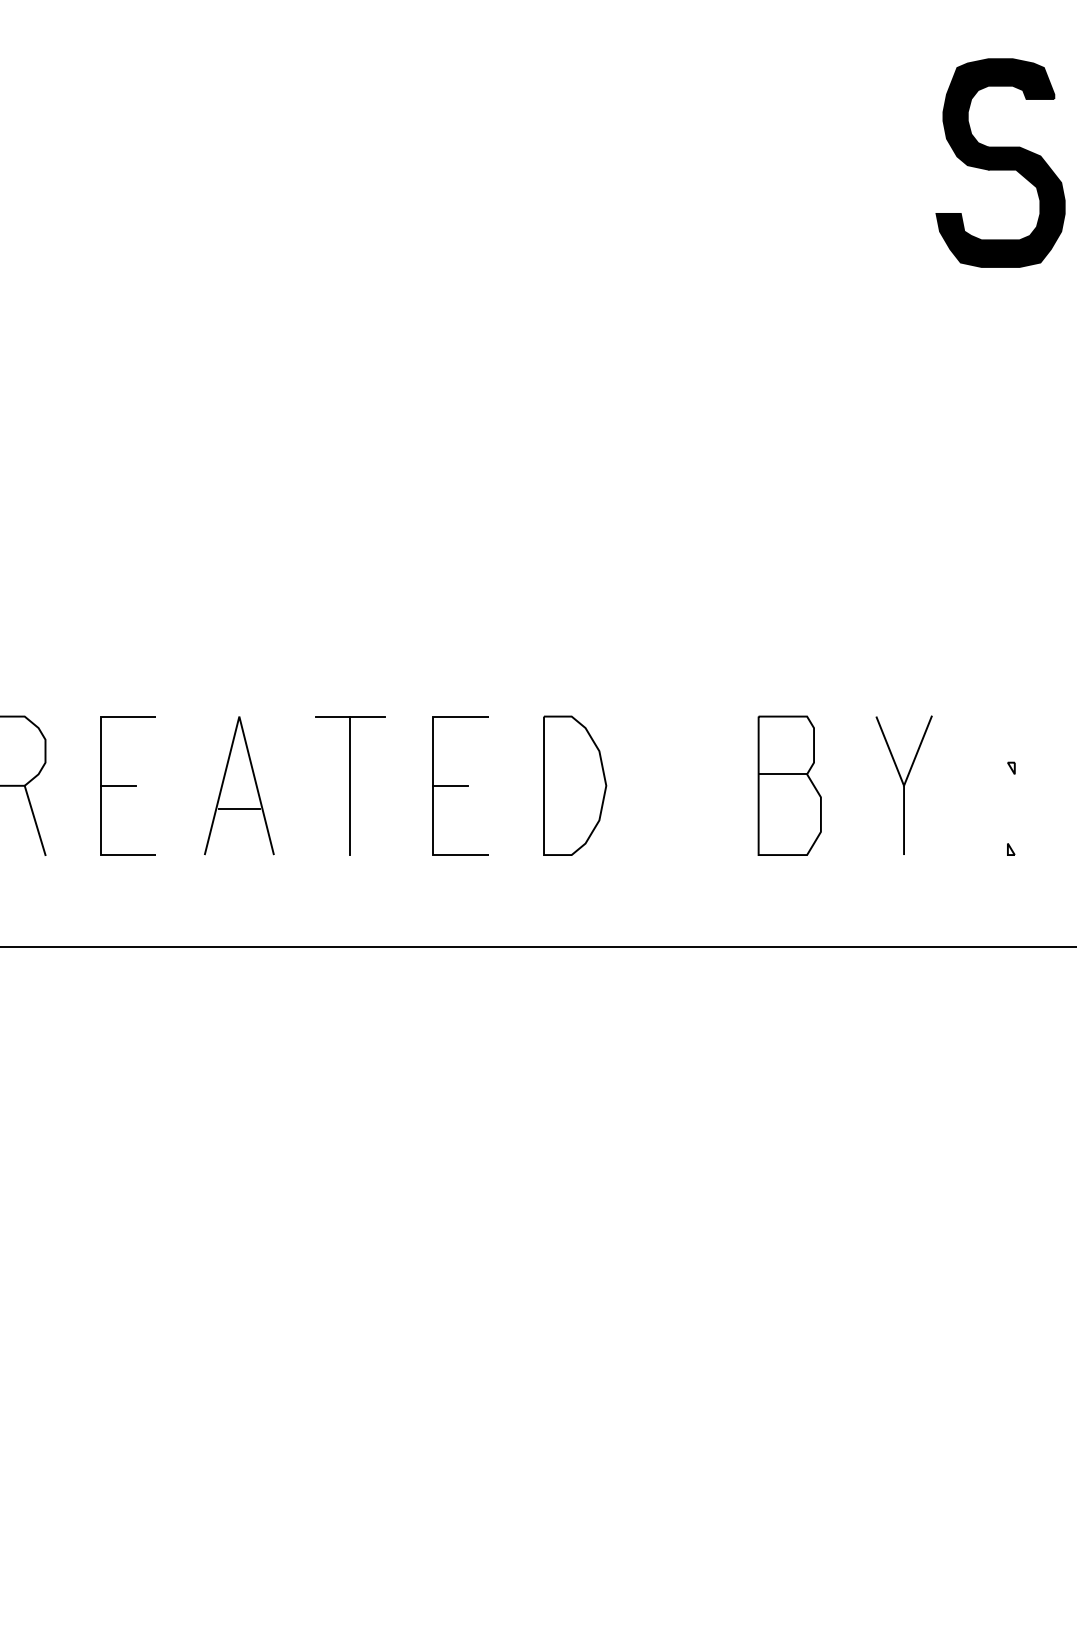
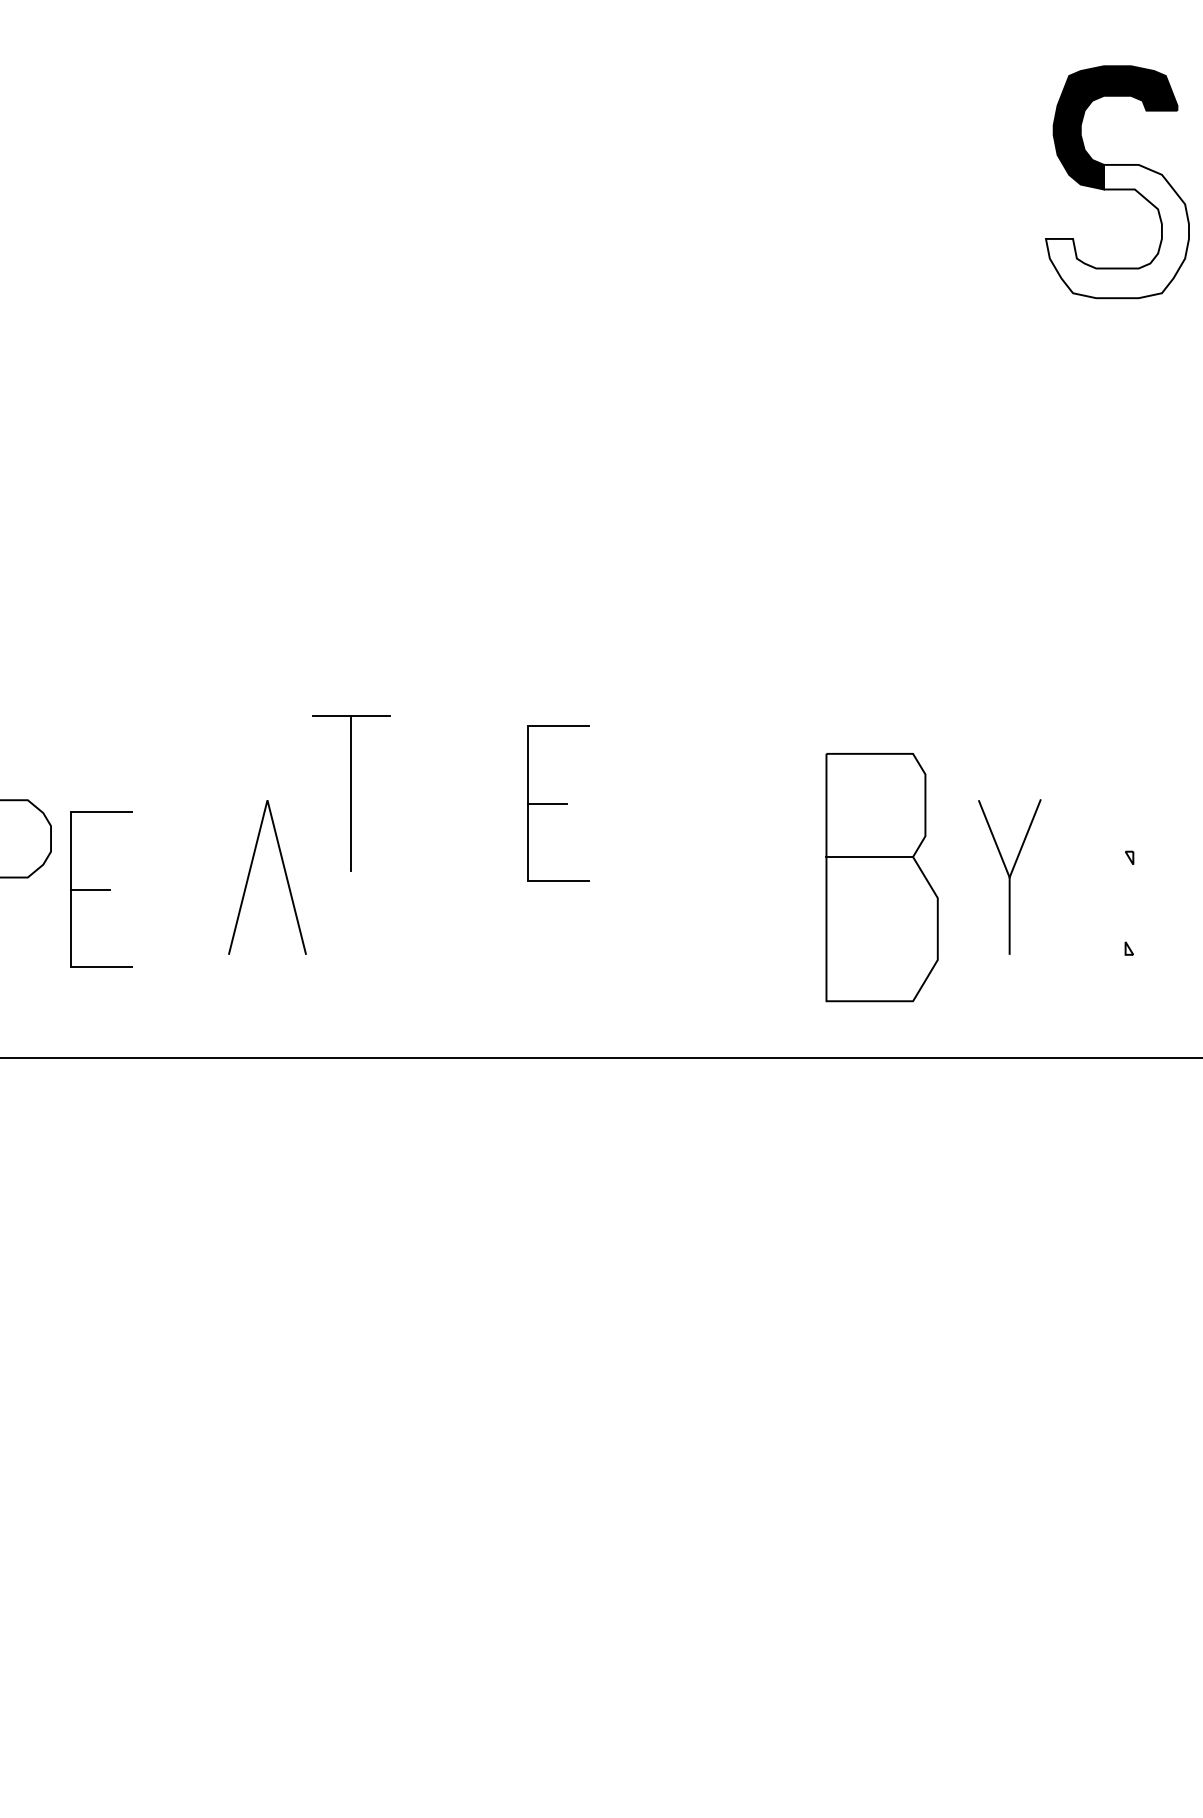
fill: (999, 207) -> (1116, 231), removed
part: (128, 785) -> (101, 889), moved
part: (350, 785) -> (351, 793), moved
part: (460, 785) -> (558, 803), moved
part: (575, 785) -> (642, 877), removed
part: (789, 785) -> (881, 877), size x1.6
line: (239, 809) -> (267, 903), removed
line: (35, 819) -> (39, 915), removed

